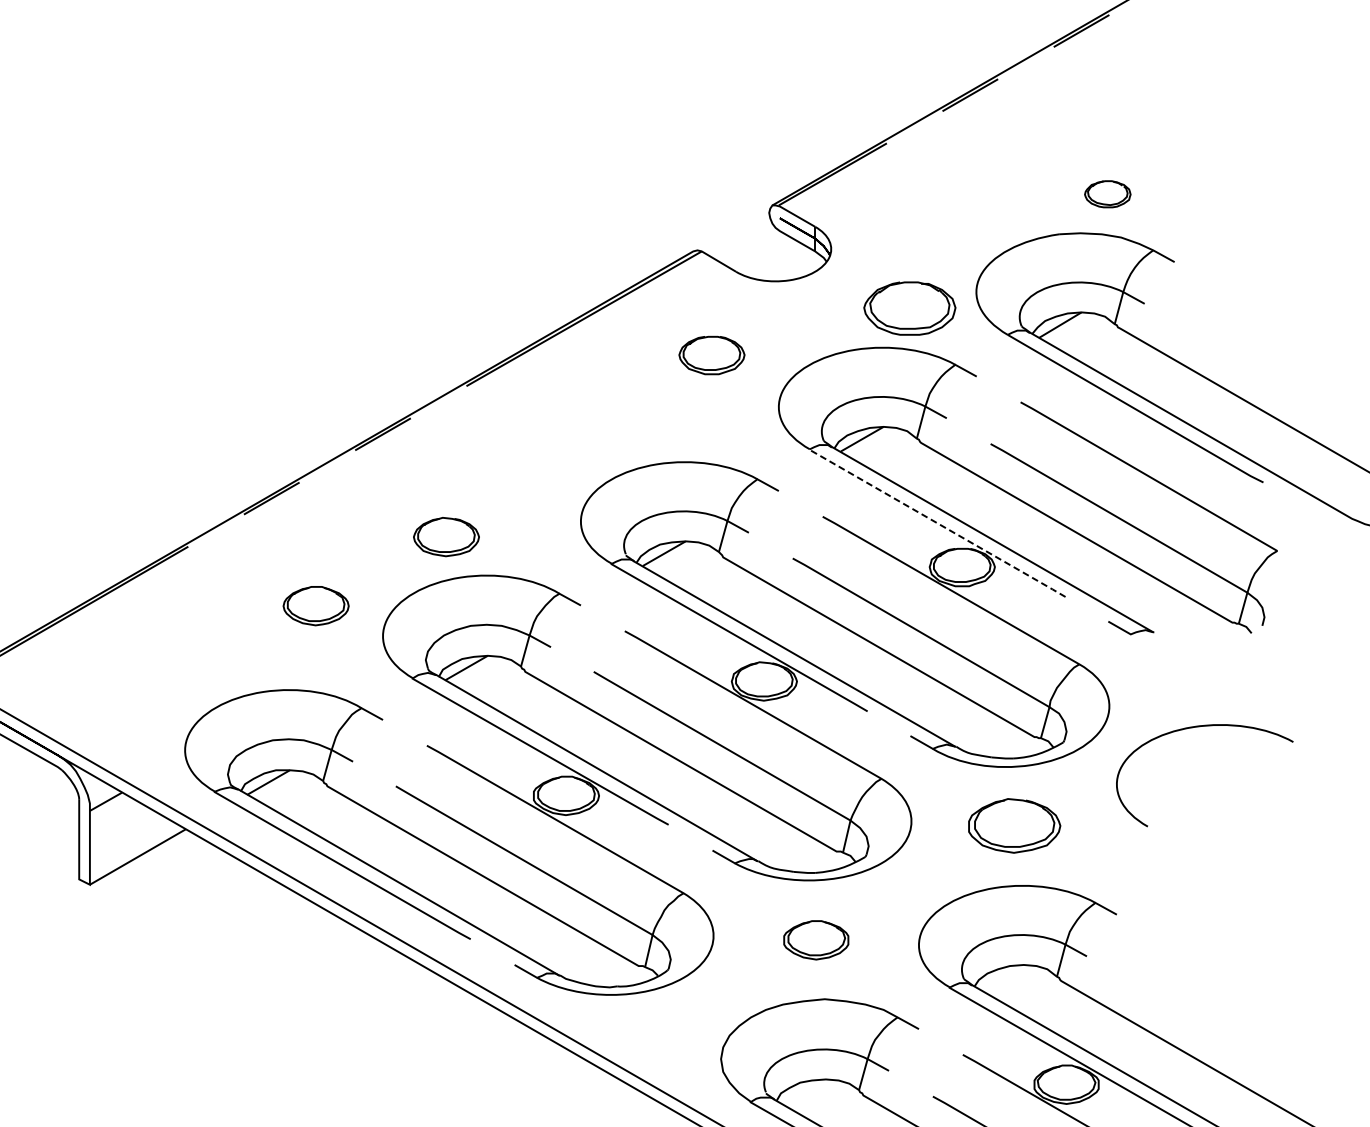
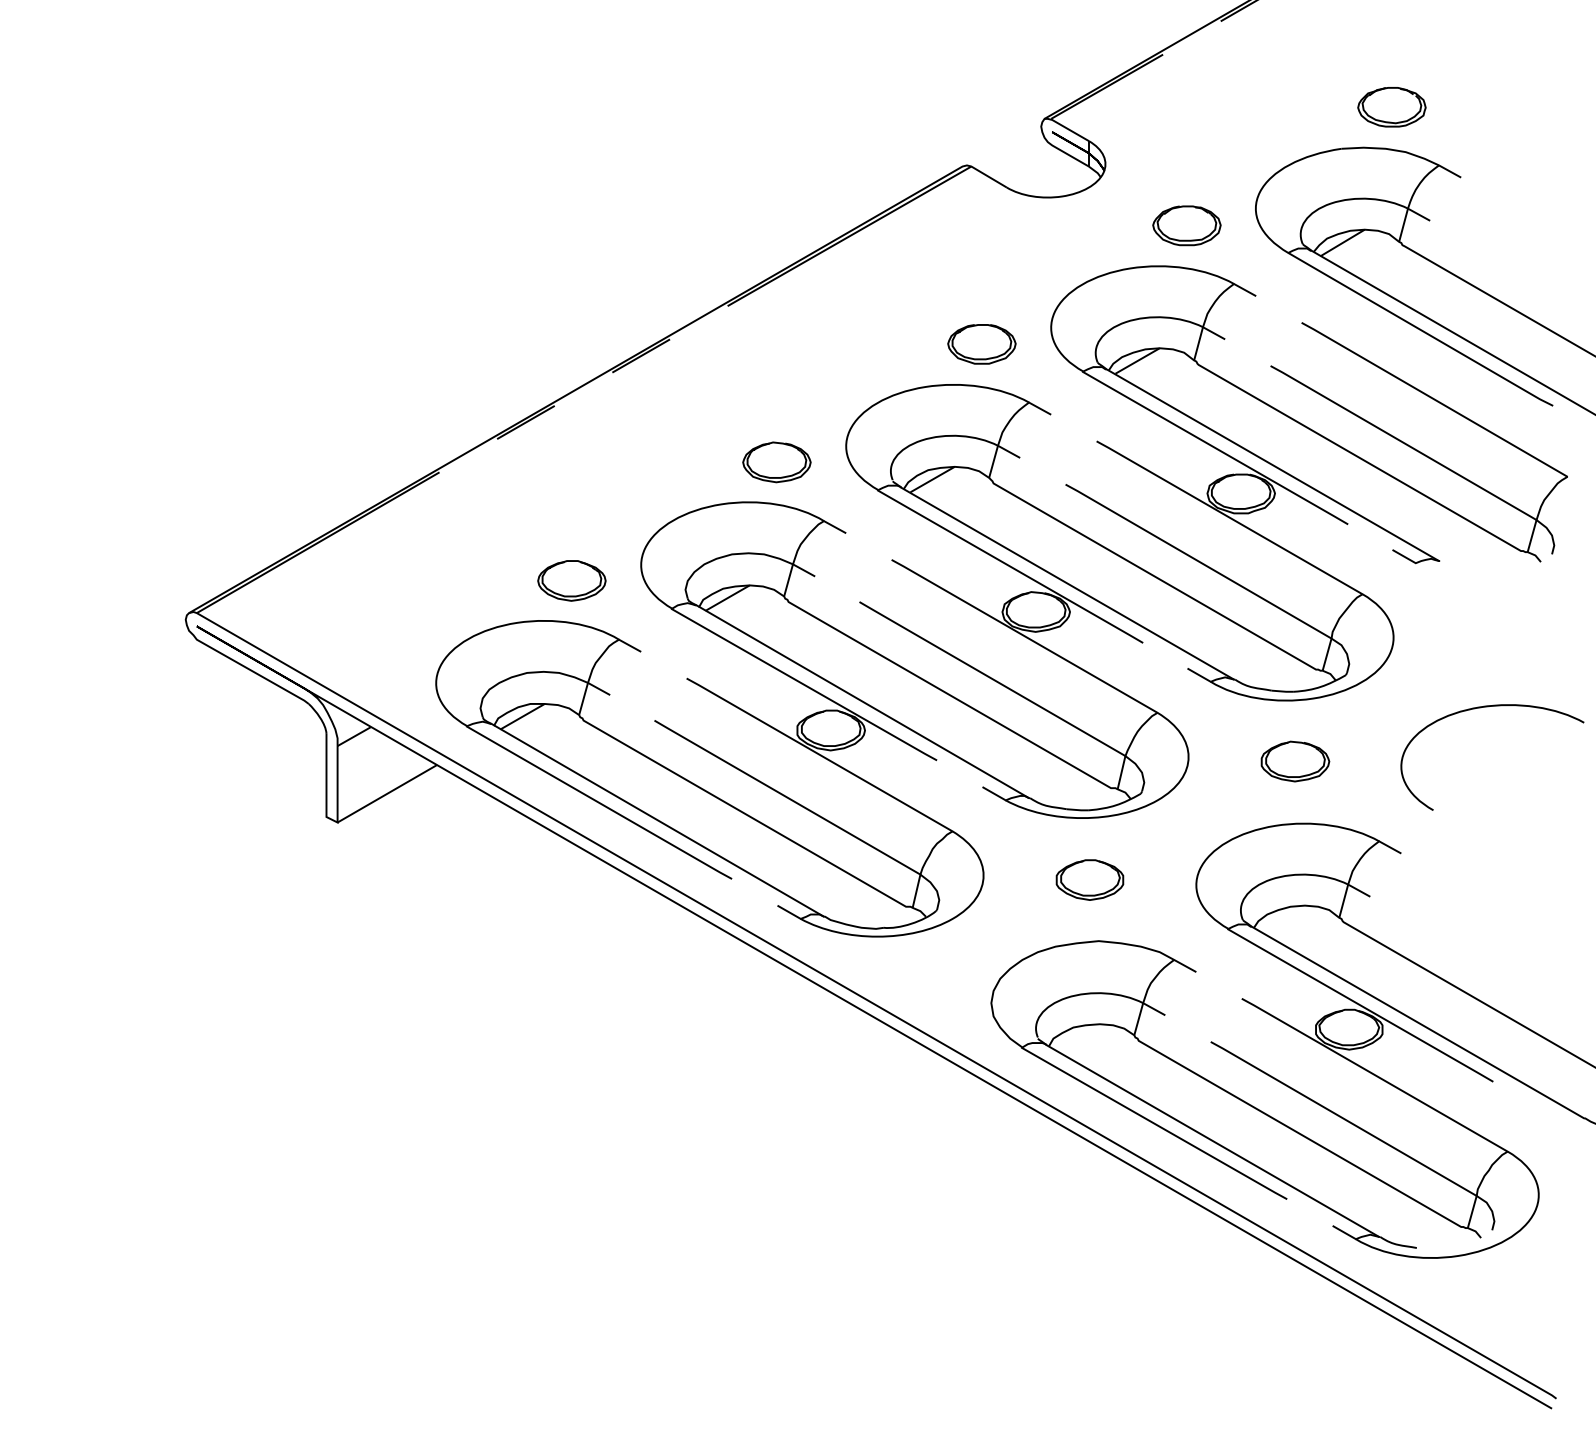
part: (1107, 194) -> (1391, 107), size x1.43
part: (909, 308) -> (1186, 225), size x0.71
part: (711, 355) -> (981, 344), moved
line: (937, 523) -> (1215, 448), dashed -> solid
part: (446, 537) -> (776, 462), moved
part: (315, 605) -> (571, 580), moved
curve: (1201, 727) -> (1488, 707), moved
part: (1014, 825) -> (1295, 761), size x0.71

